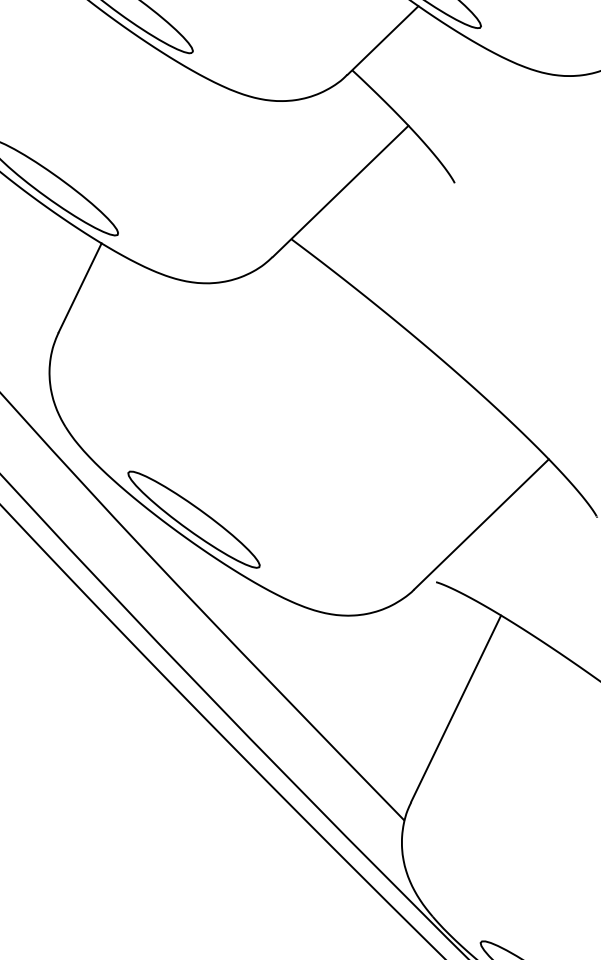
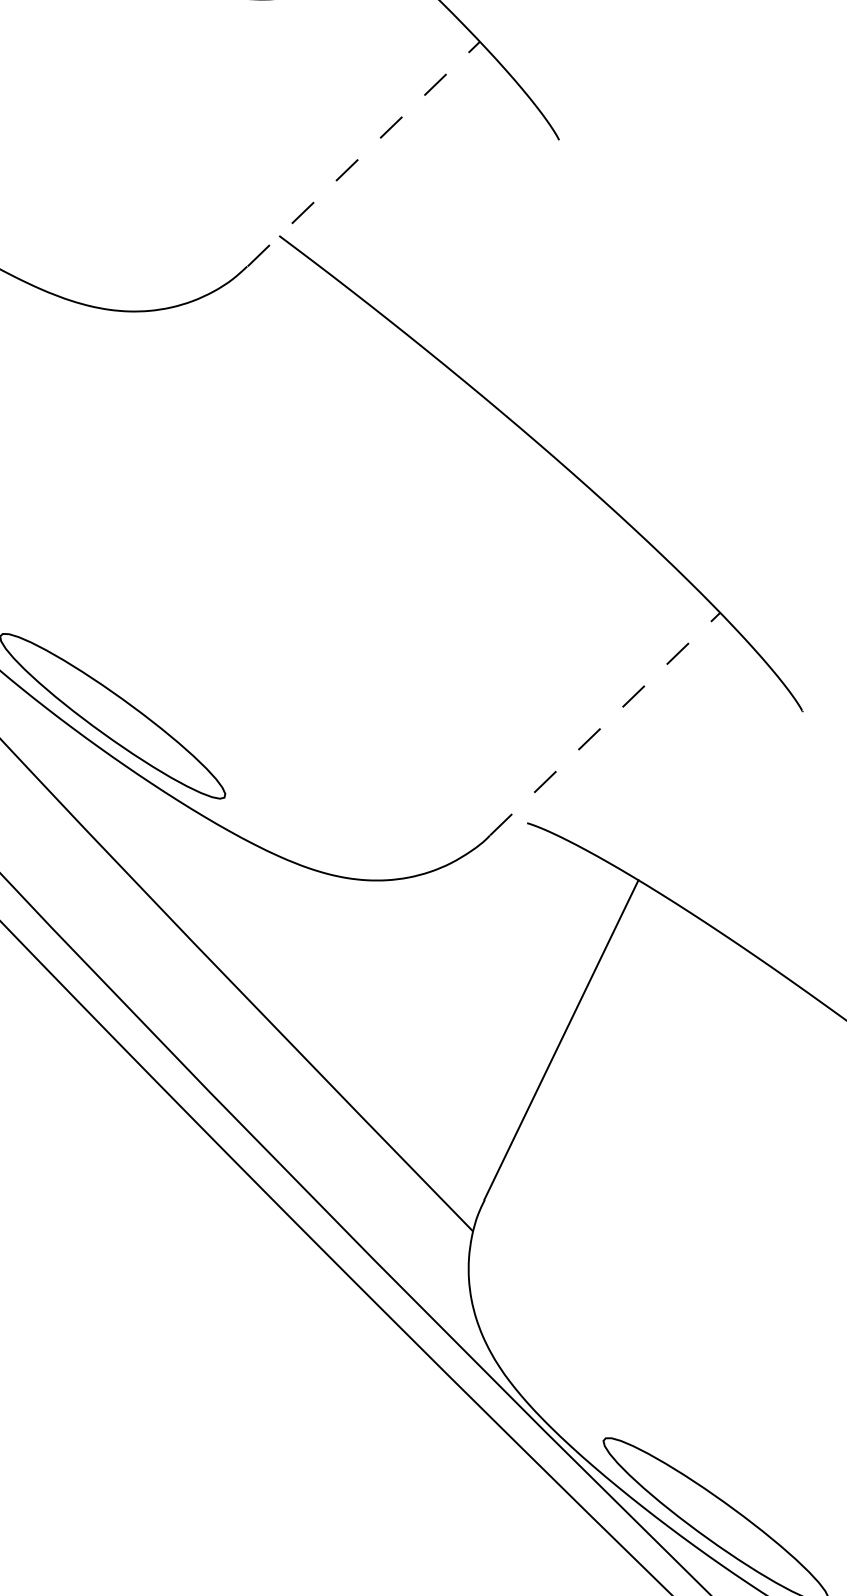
line: (341, 191) -> (365, 154), solid -> dashed
line: (482, 523) -> (606, 722), solid -> dashed

